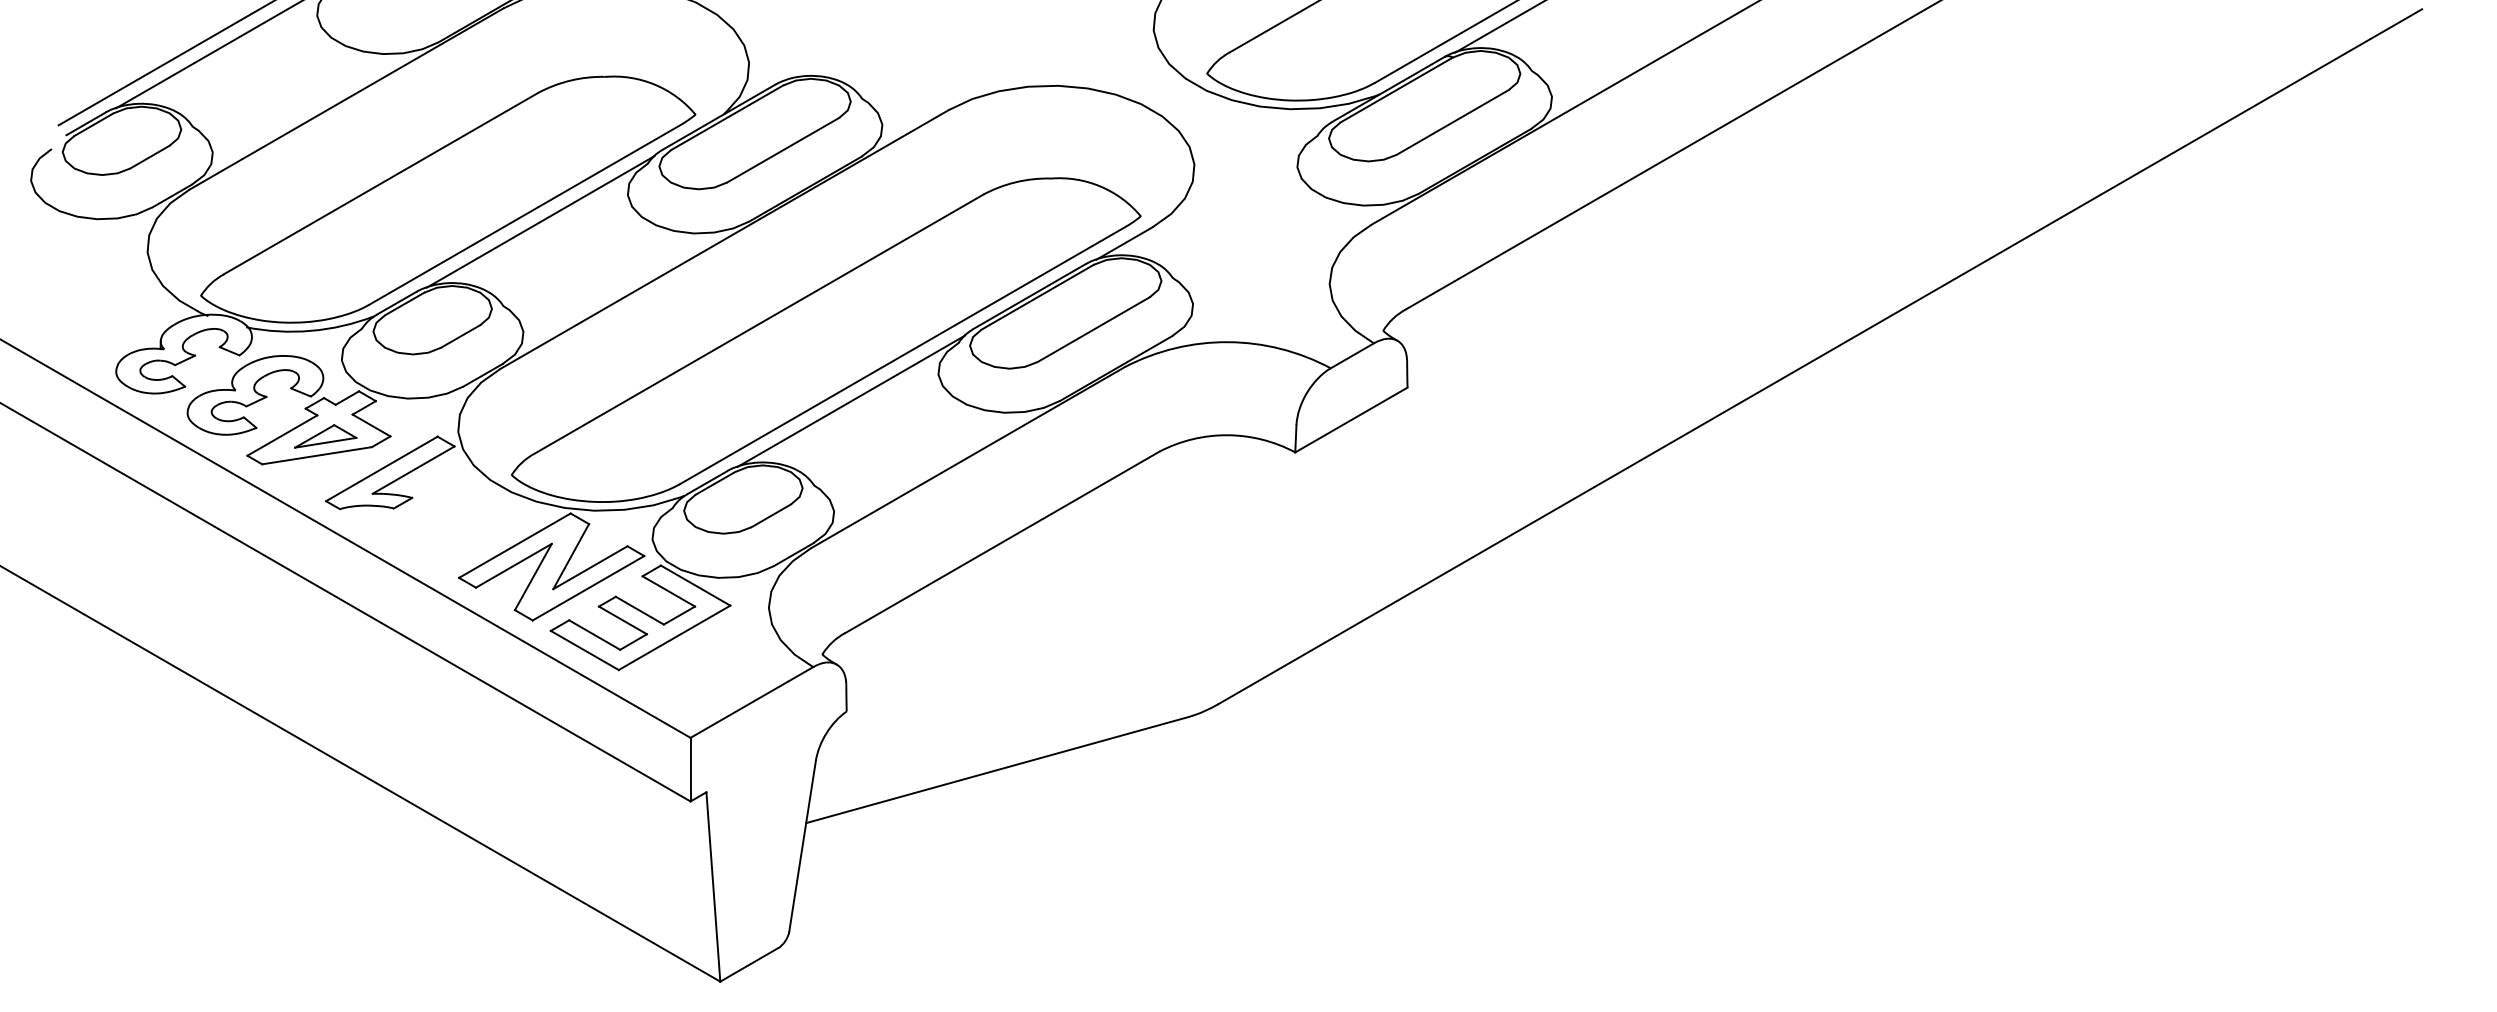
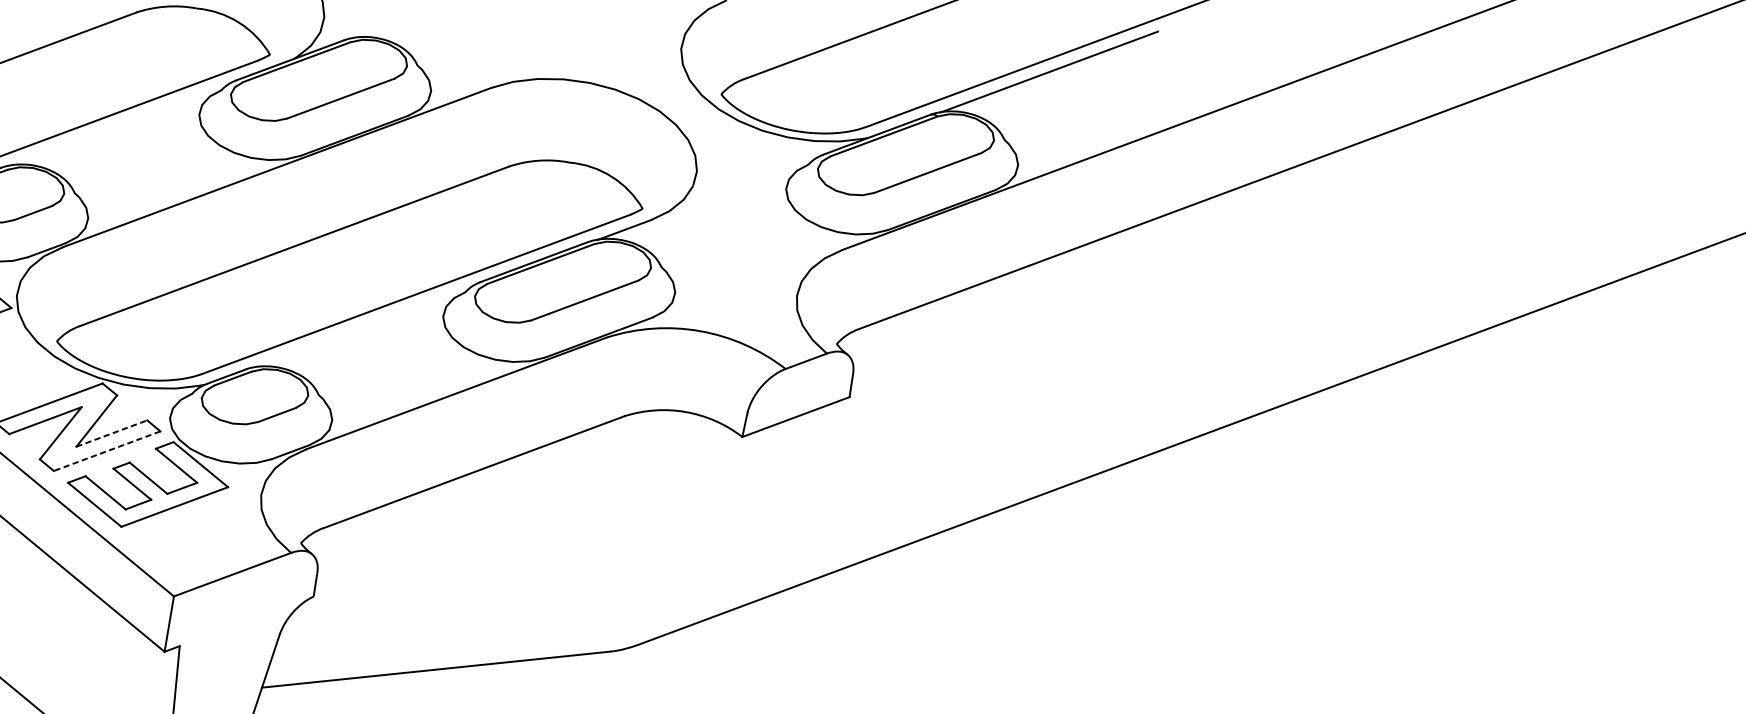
line: (540, 221) -> (119, 124), removed
line: (851, 400) -> (363, 326), removed
line: (590, 567) -> (111, 433), solid -> dashed
line: (588, 588) -> (107, 451), solid -> dashed

